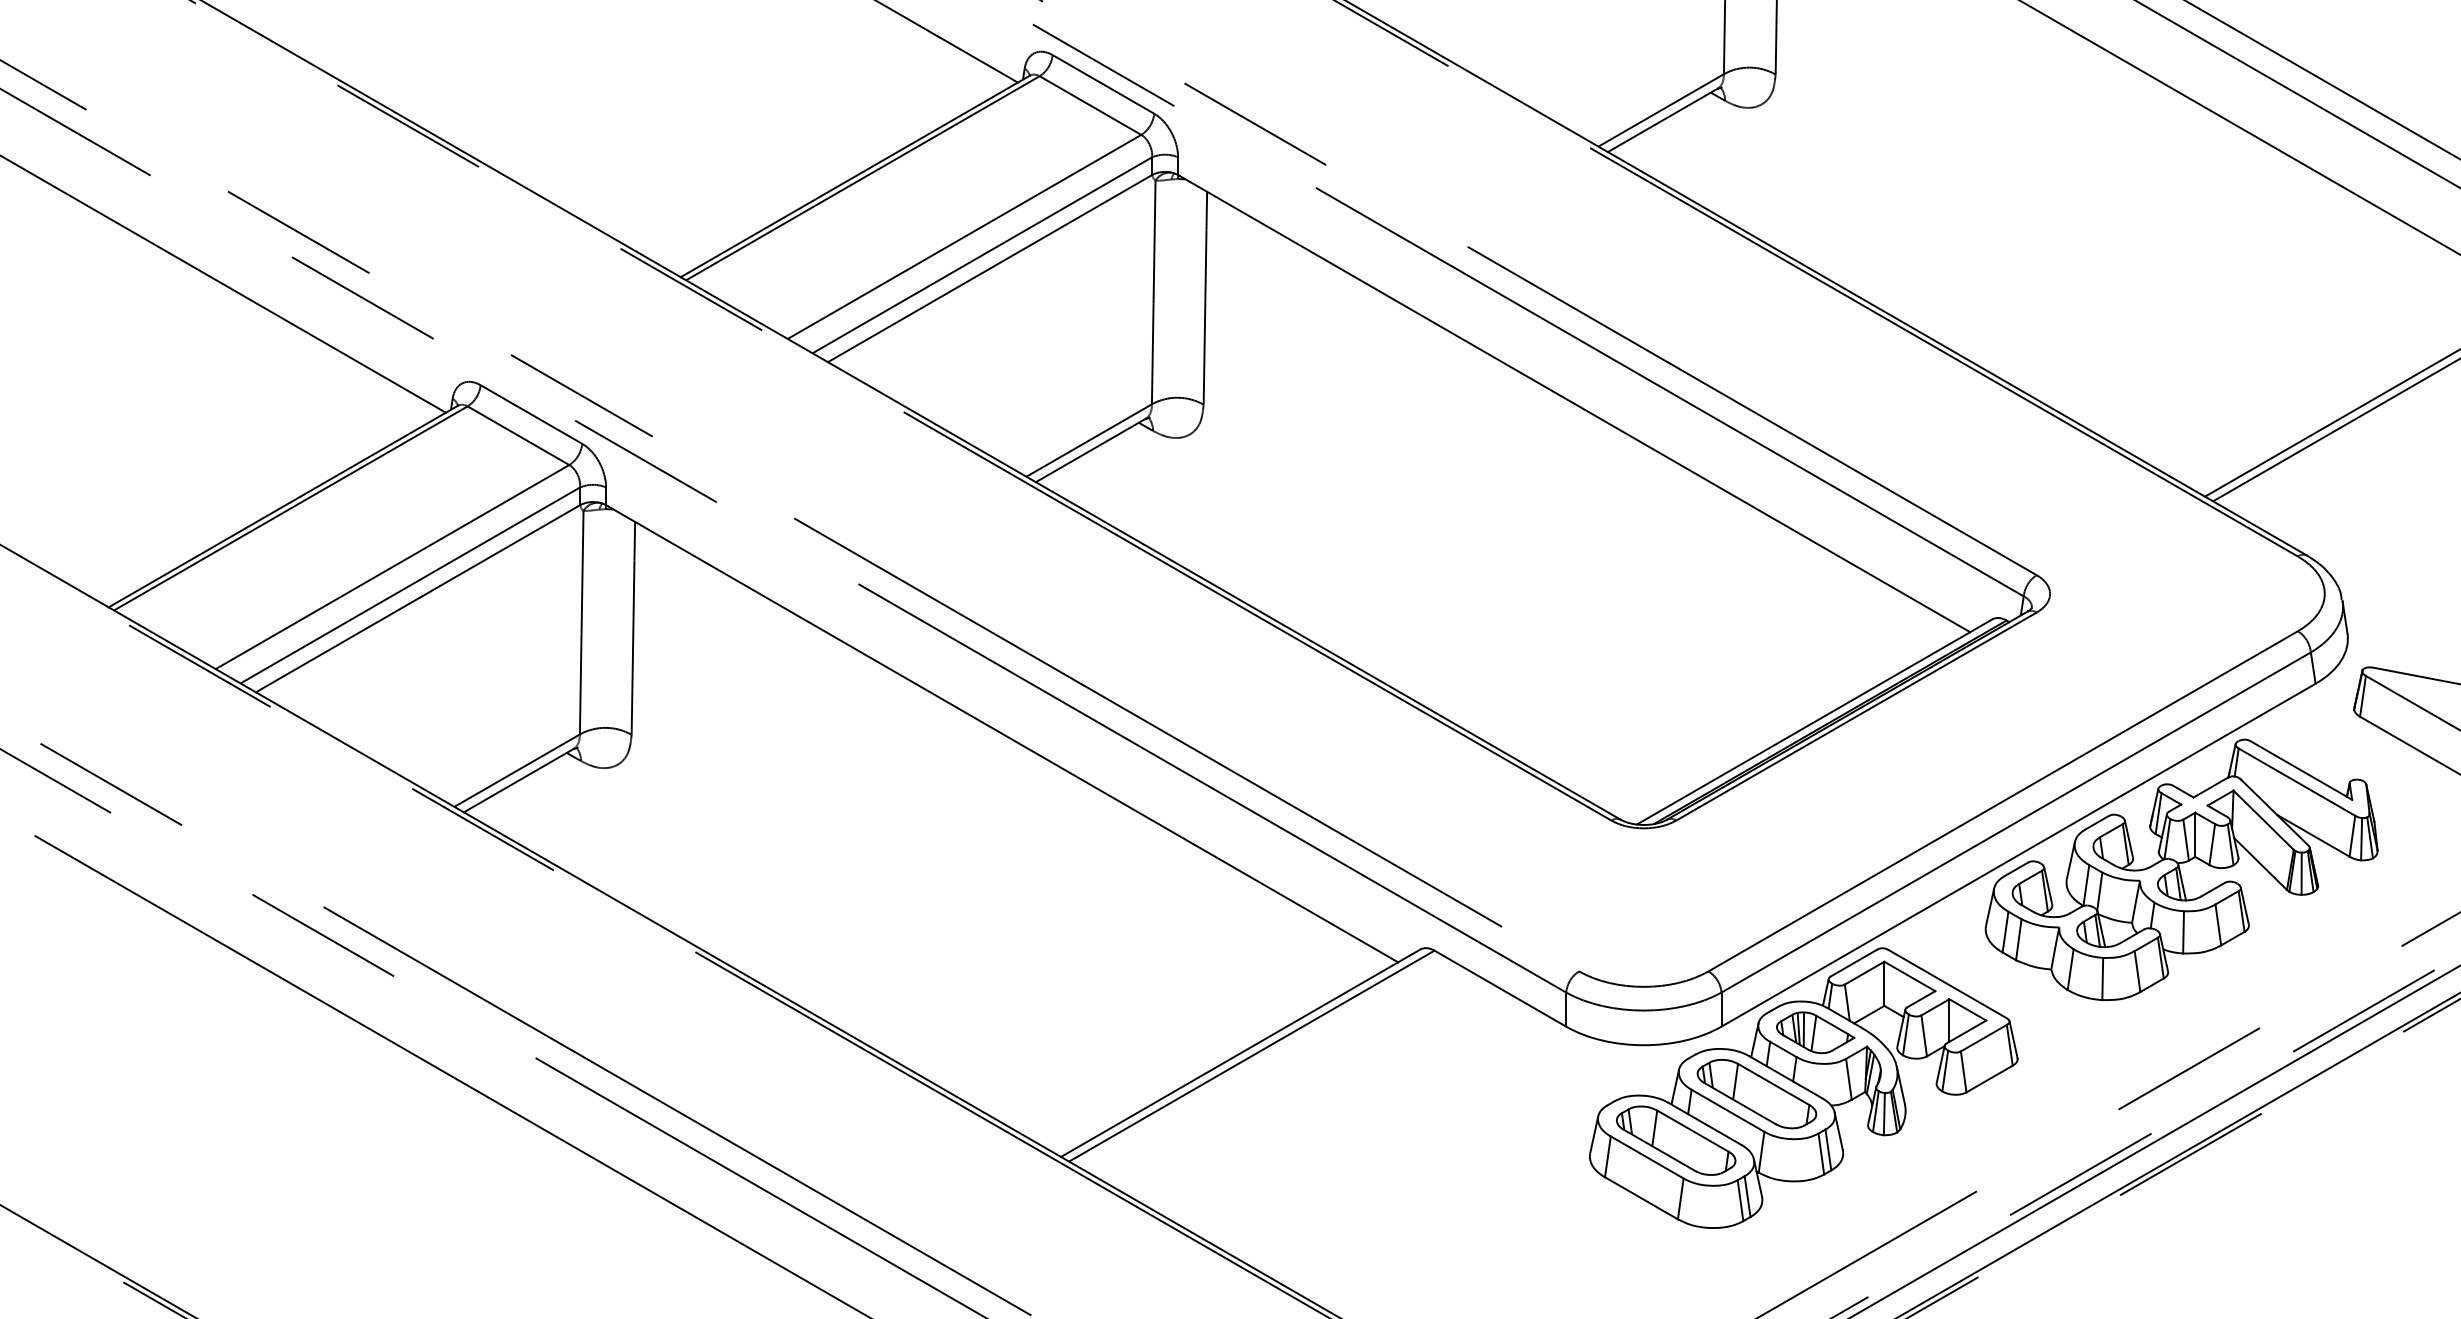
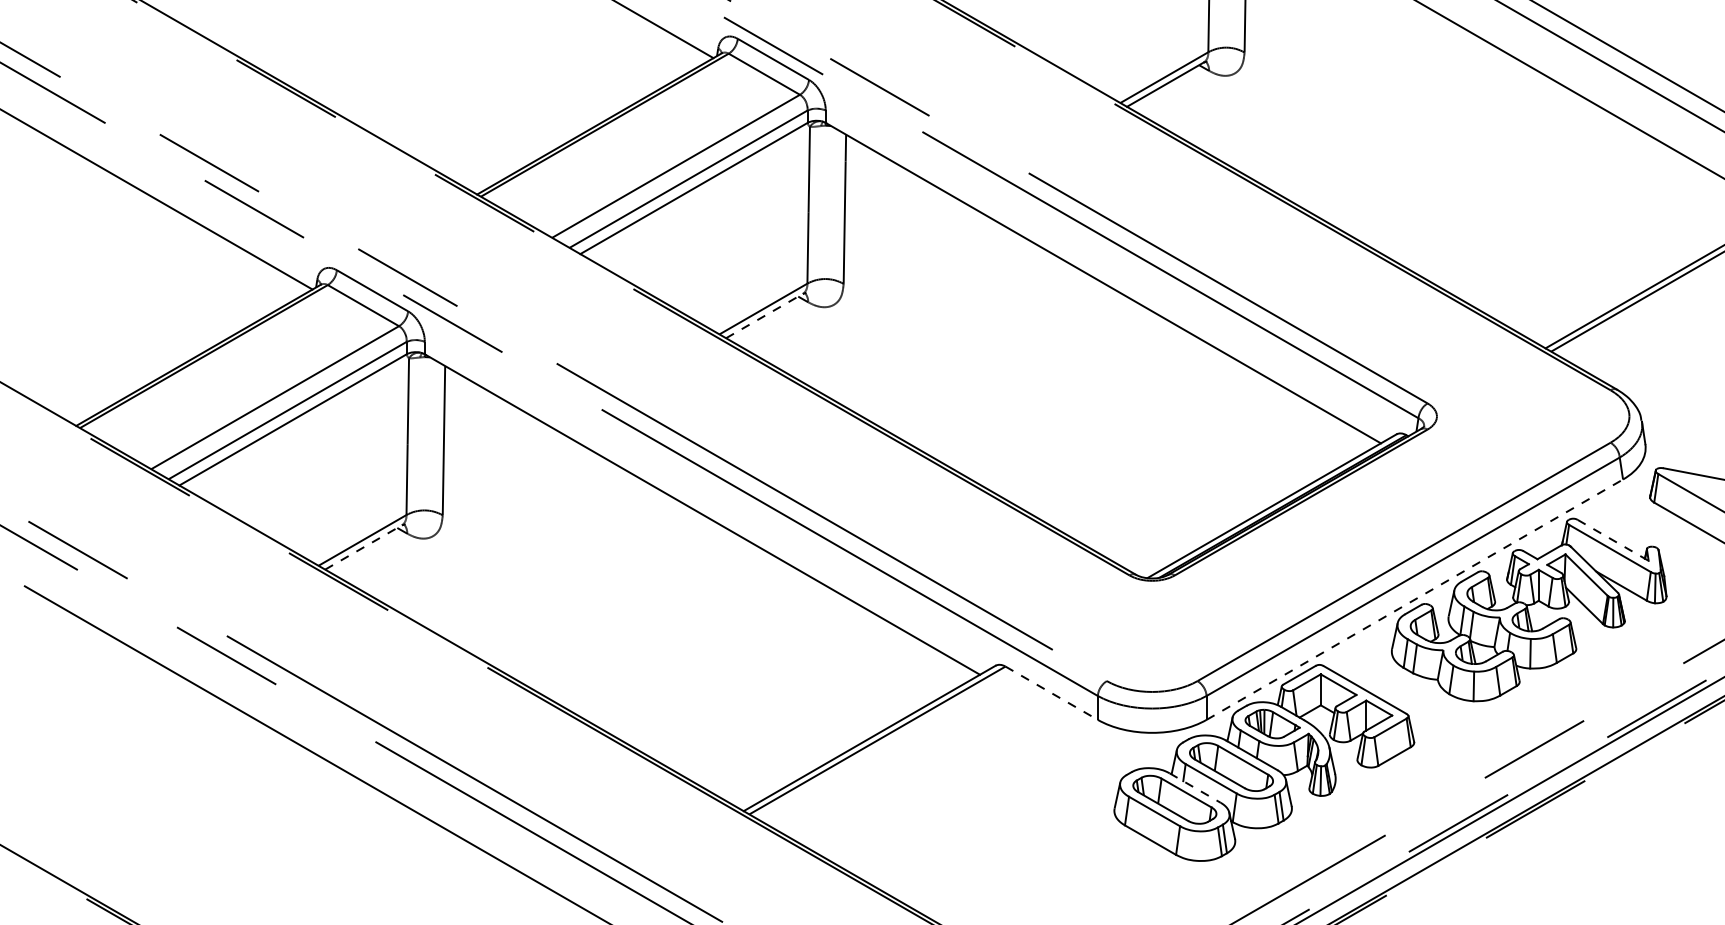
line: (1091, 450) -> (765, 316), solid -> dashed
line: (2302, 770) -> (1613, 540), solid -> dashed
line: (519, 780) -> (364, 547), solid -> dashed
line: (2018, 855) -> (1414, 599), solid -> dashed
line: (1500, 988) -> (1051, 693), solid -> dashed
line: (1705, 1124) -> (1195, 788), solid -> dashed

